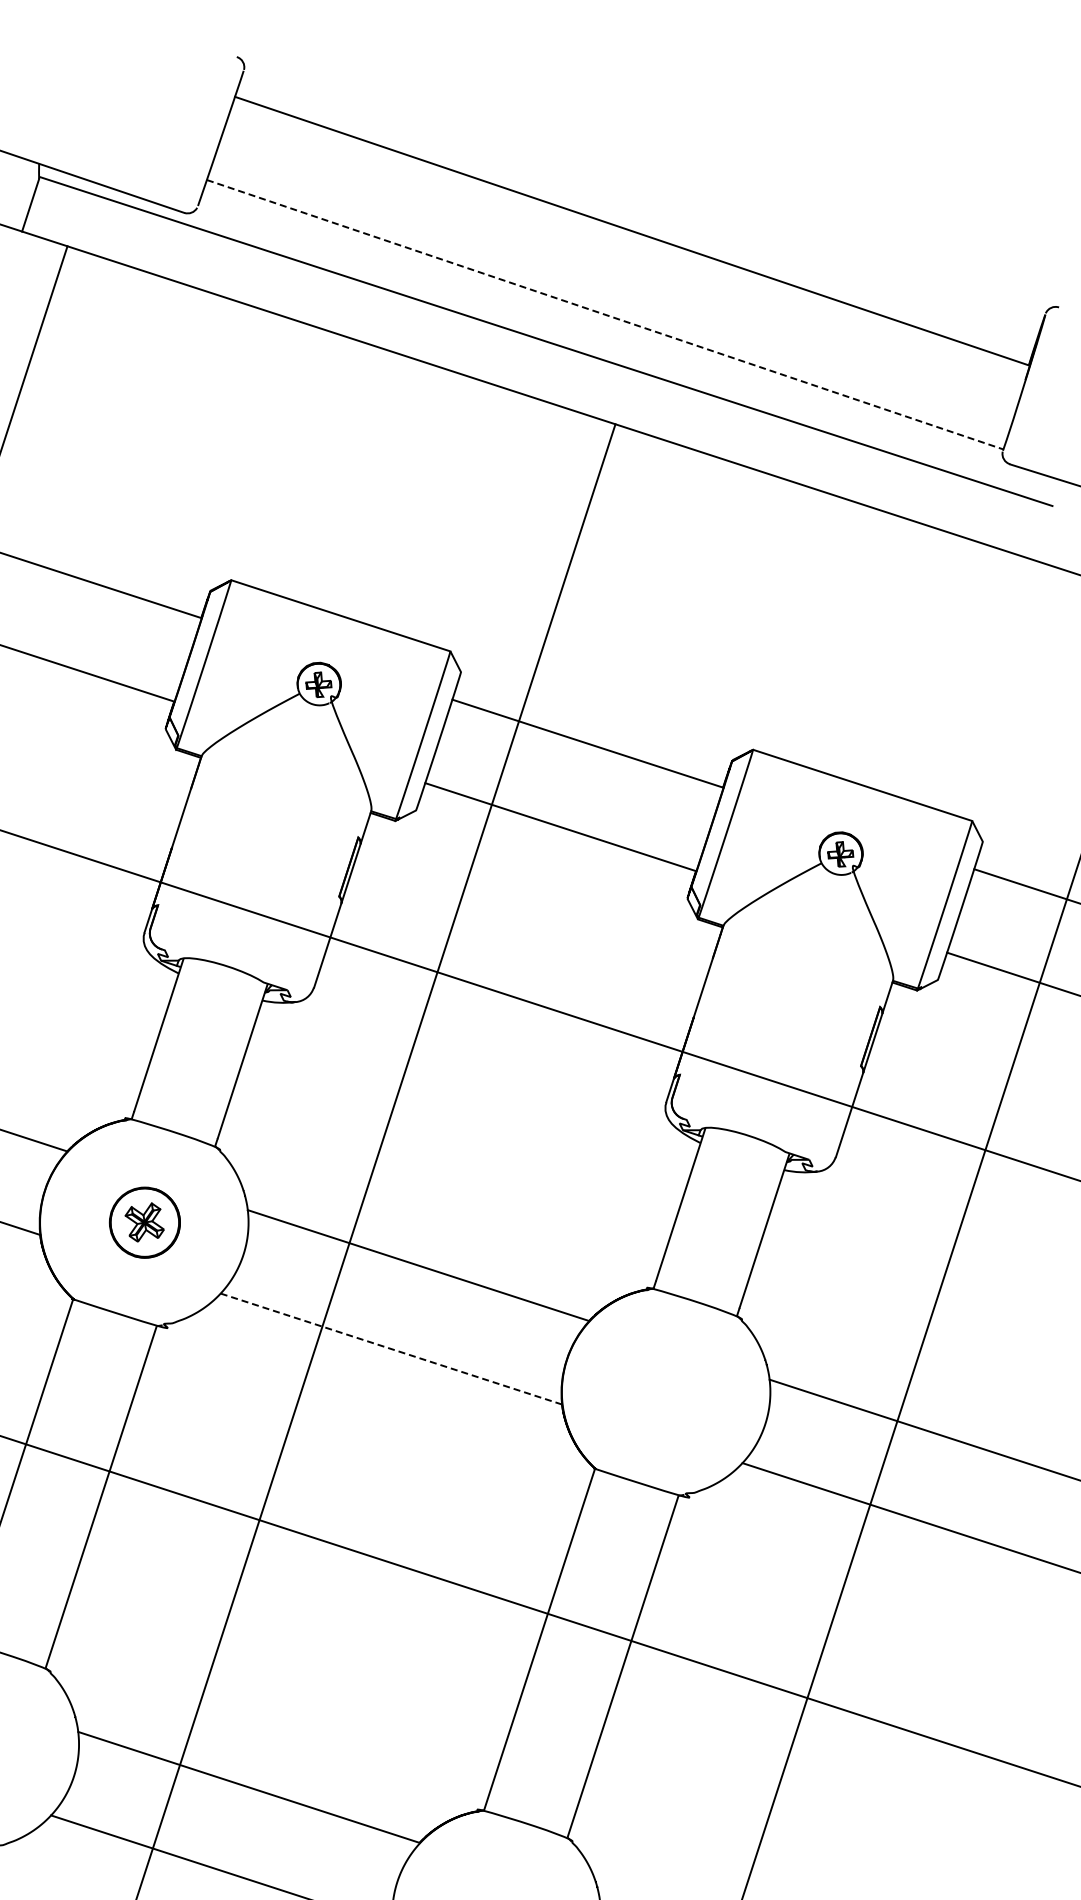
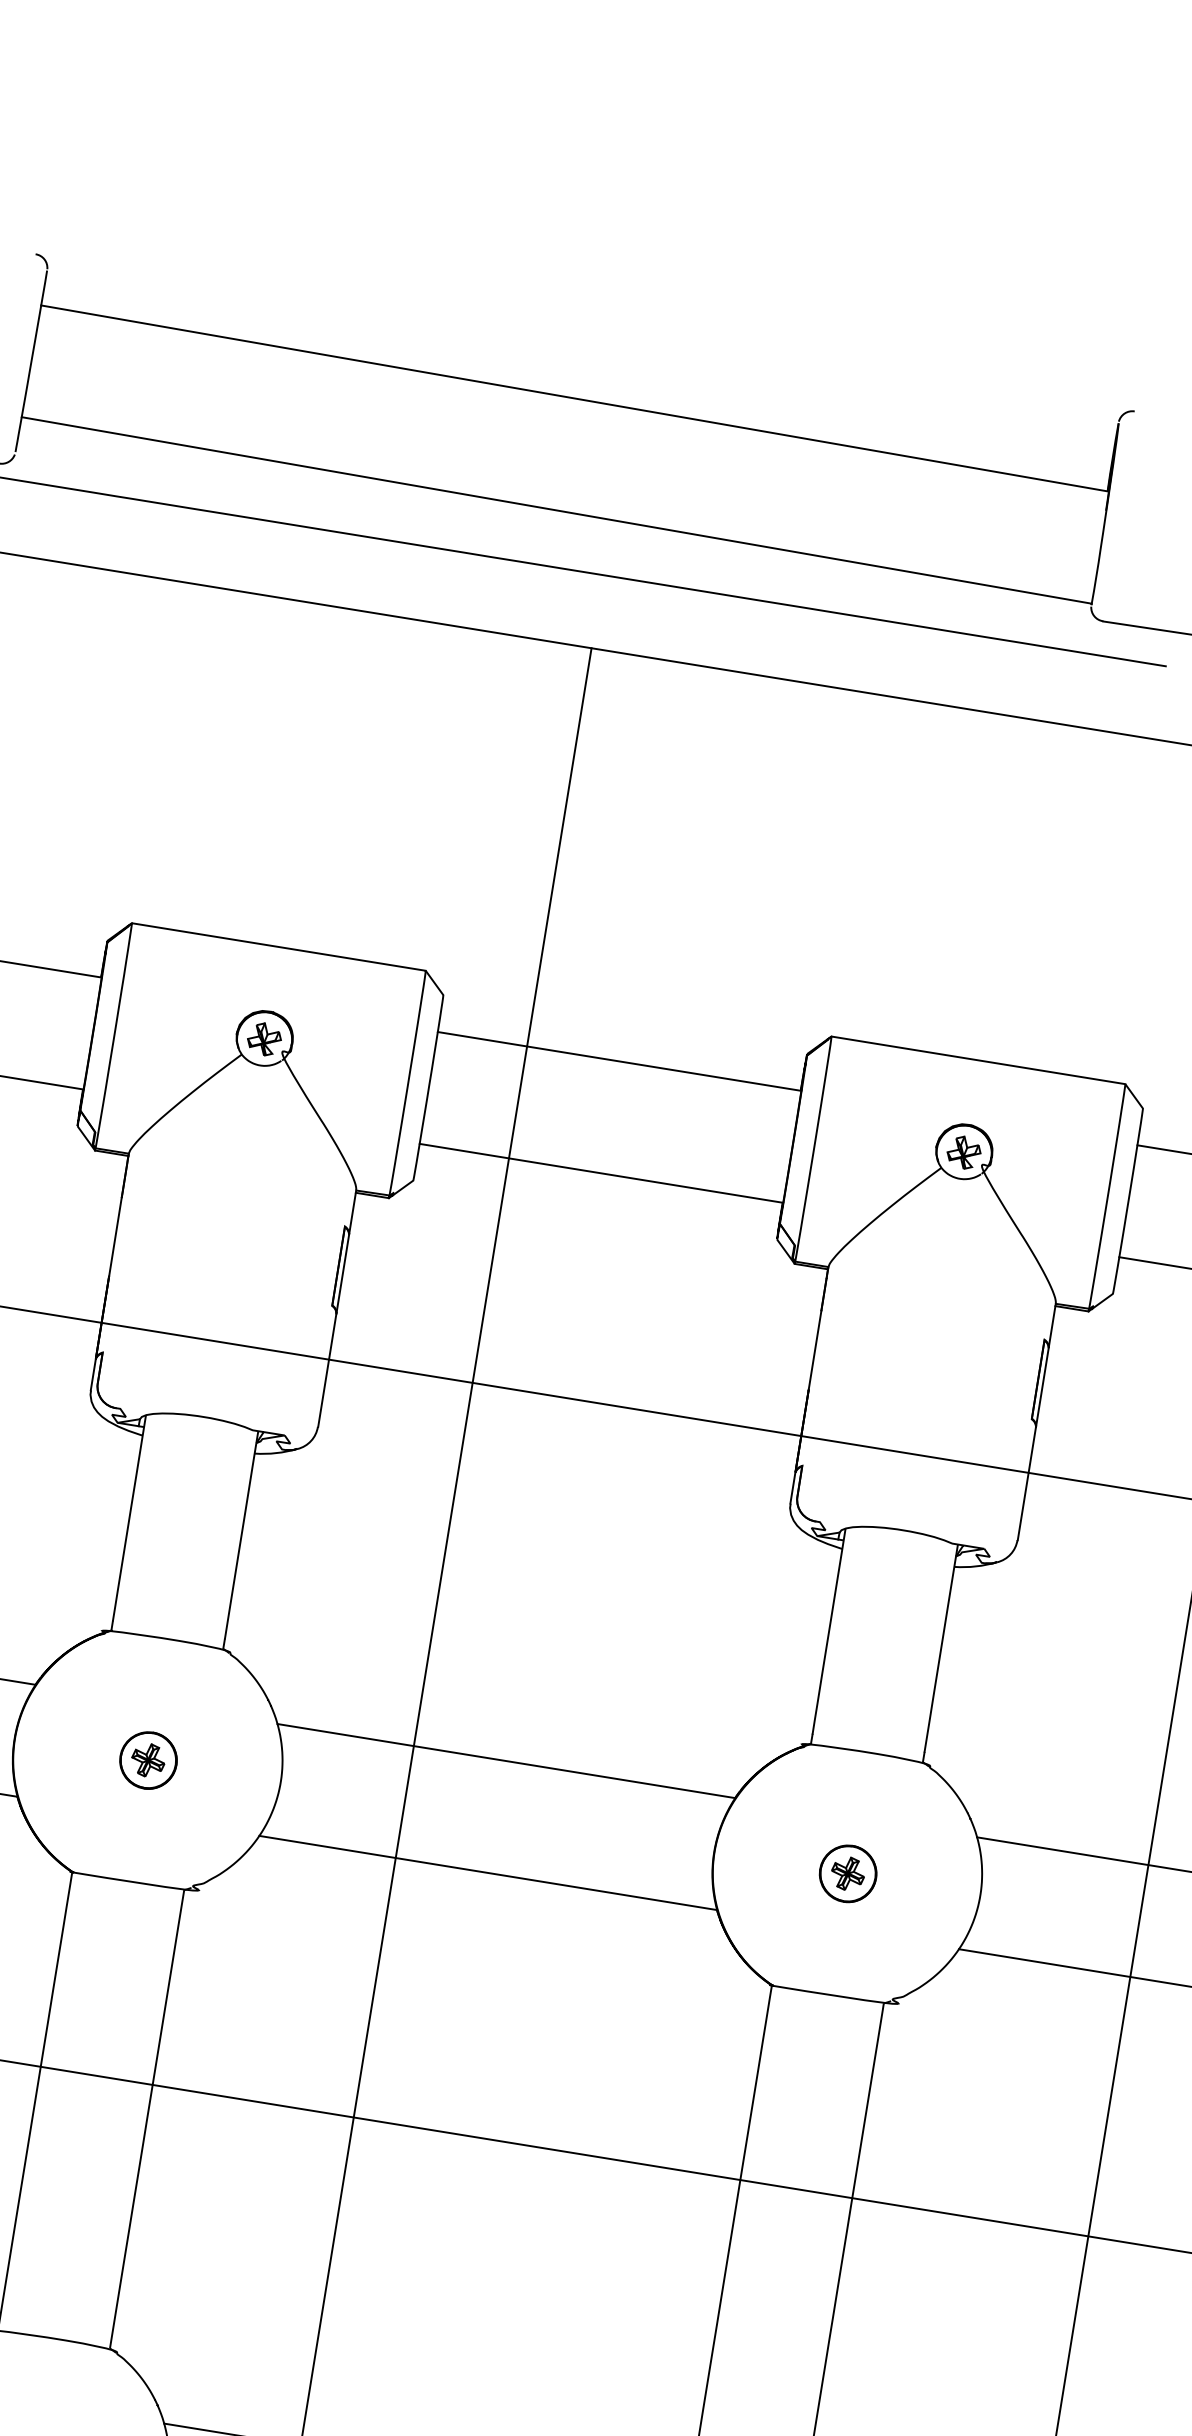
line: (605, 314) -> (557, 510), dashed -> solid
part: (144, 1222) -> (148, 1760), size x0.62
line: (391, 1349) -> (488, 1873), dashed -> solid
part: (666, 1392) -> (847, 1874), added

